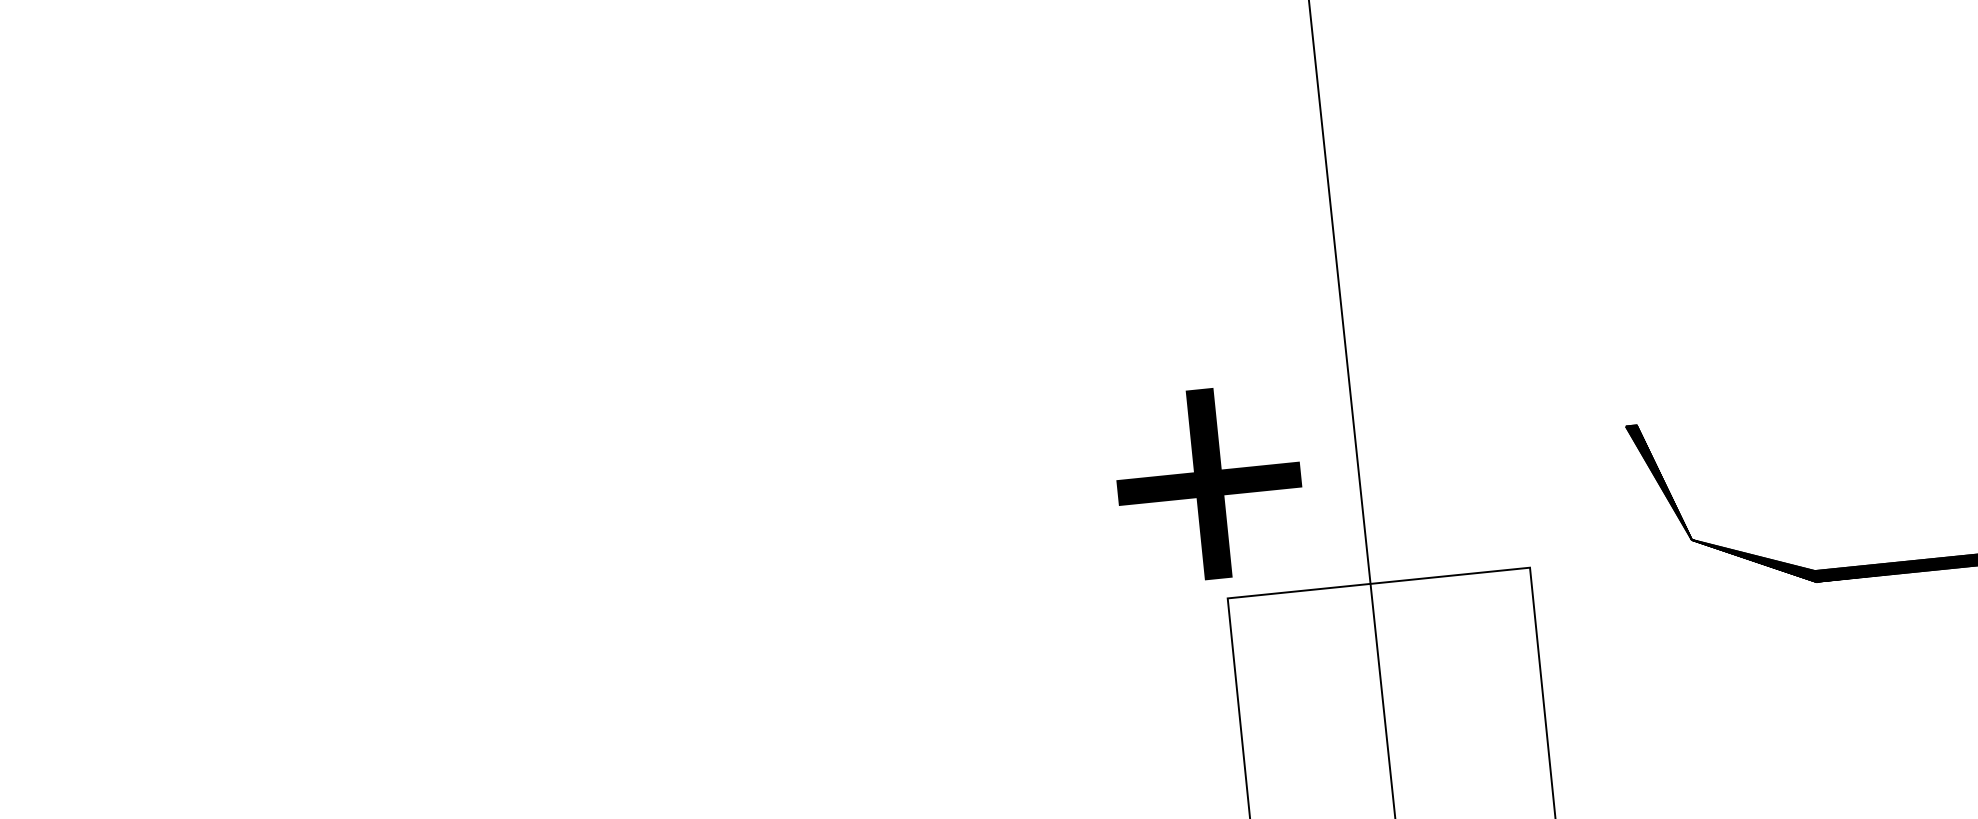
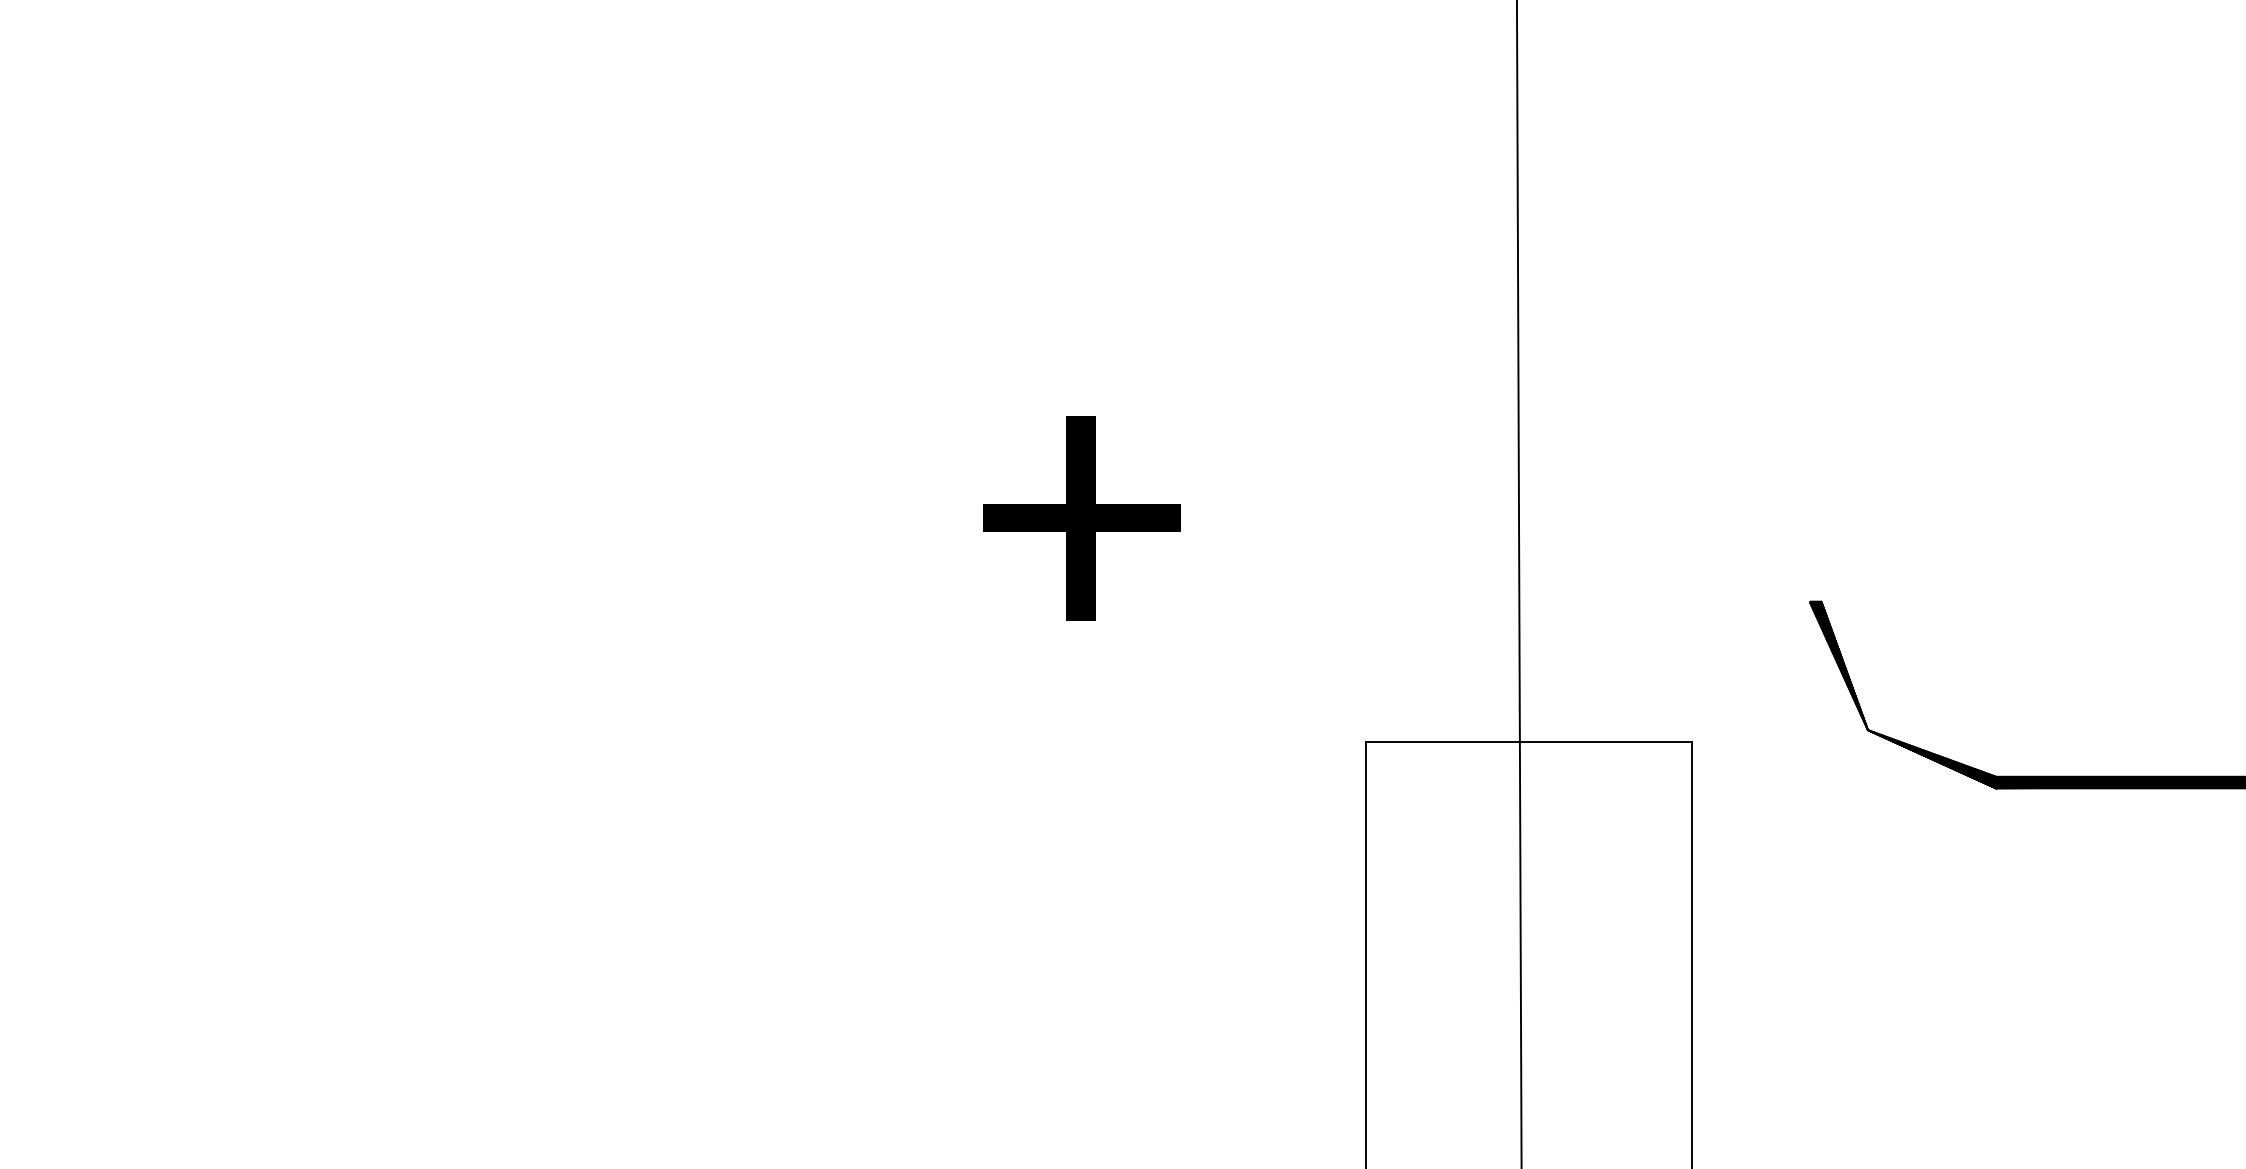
text: (1209, 484) -> (1081, 518), moved

